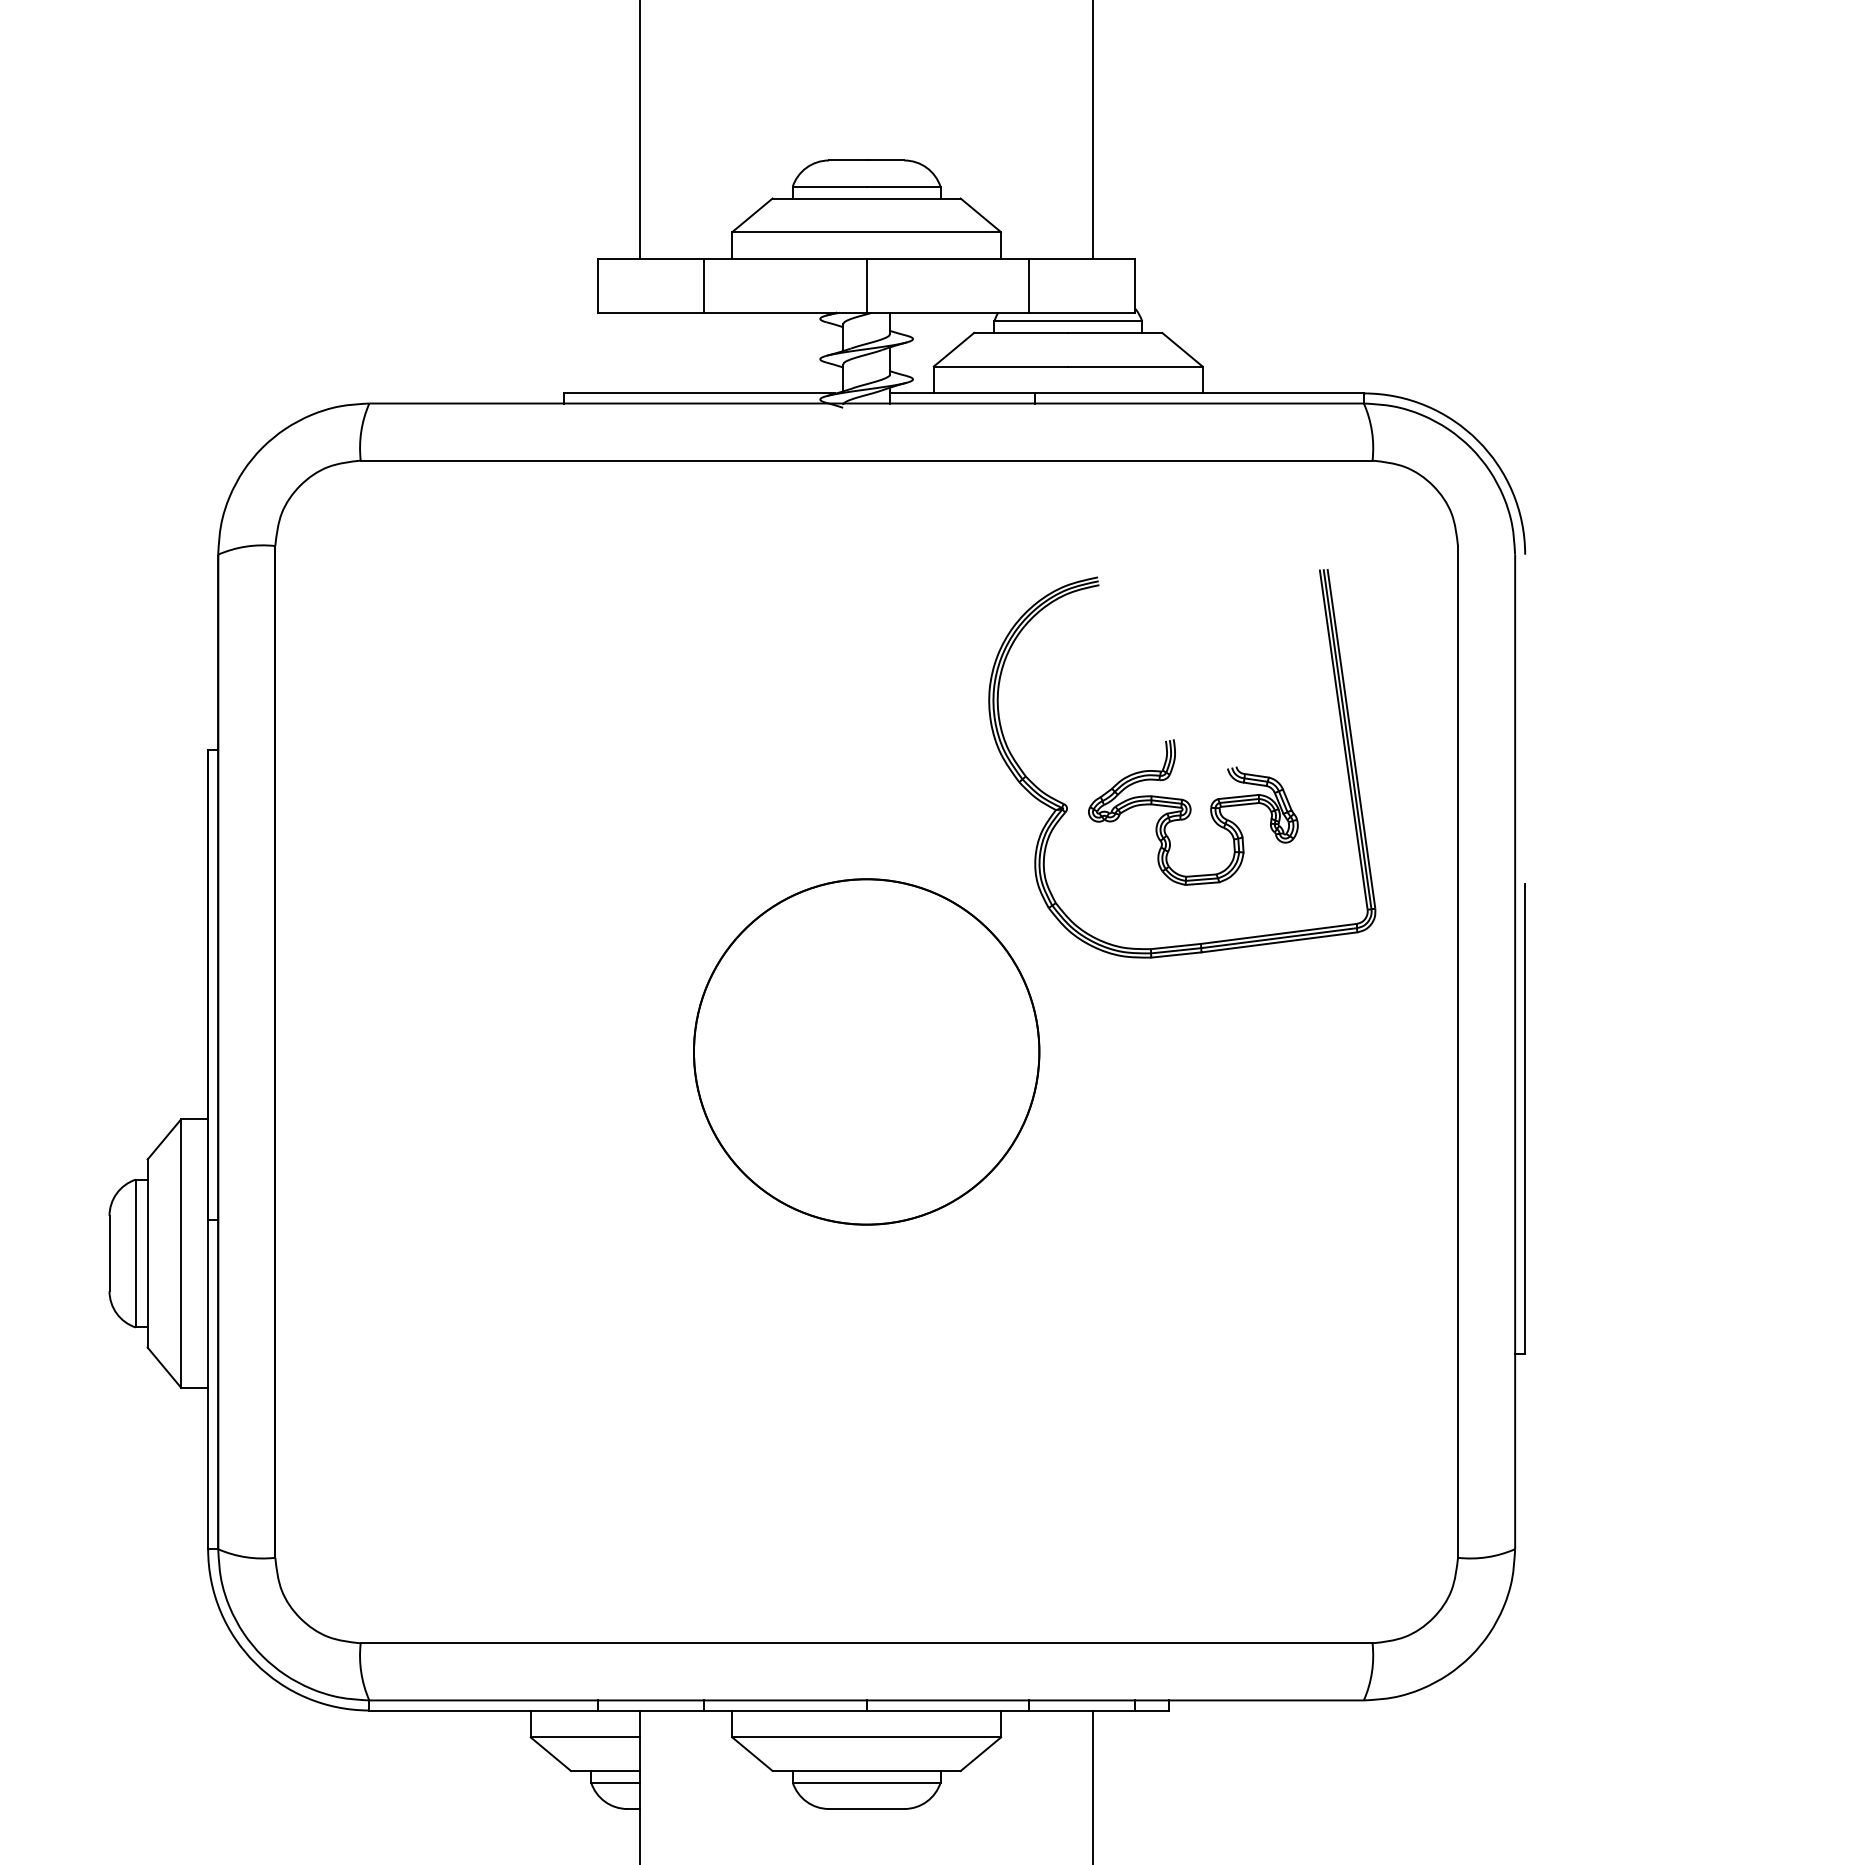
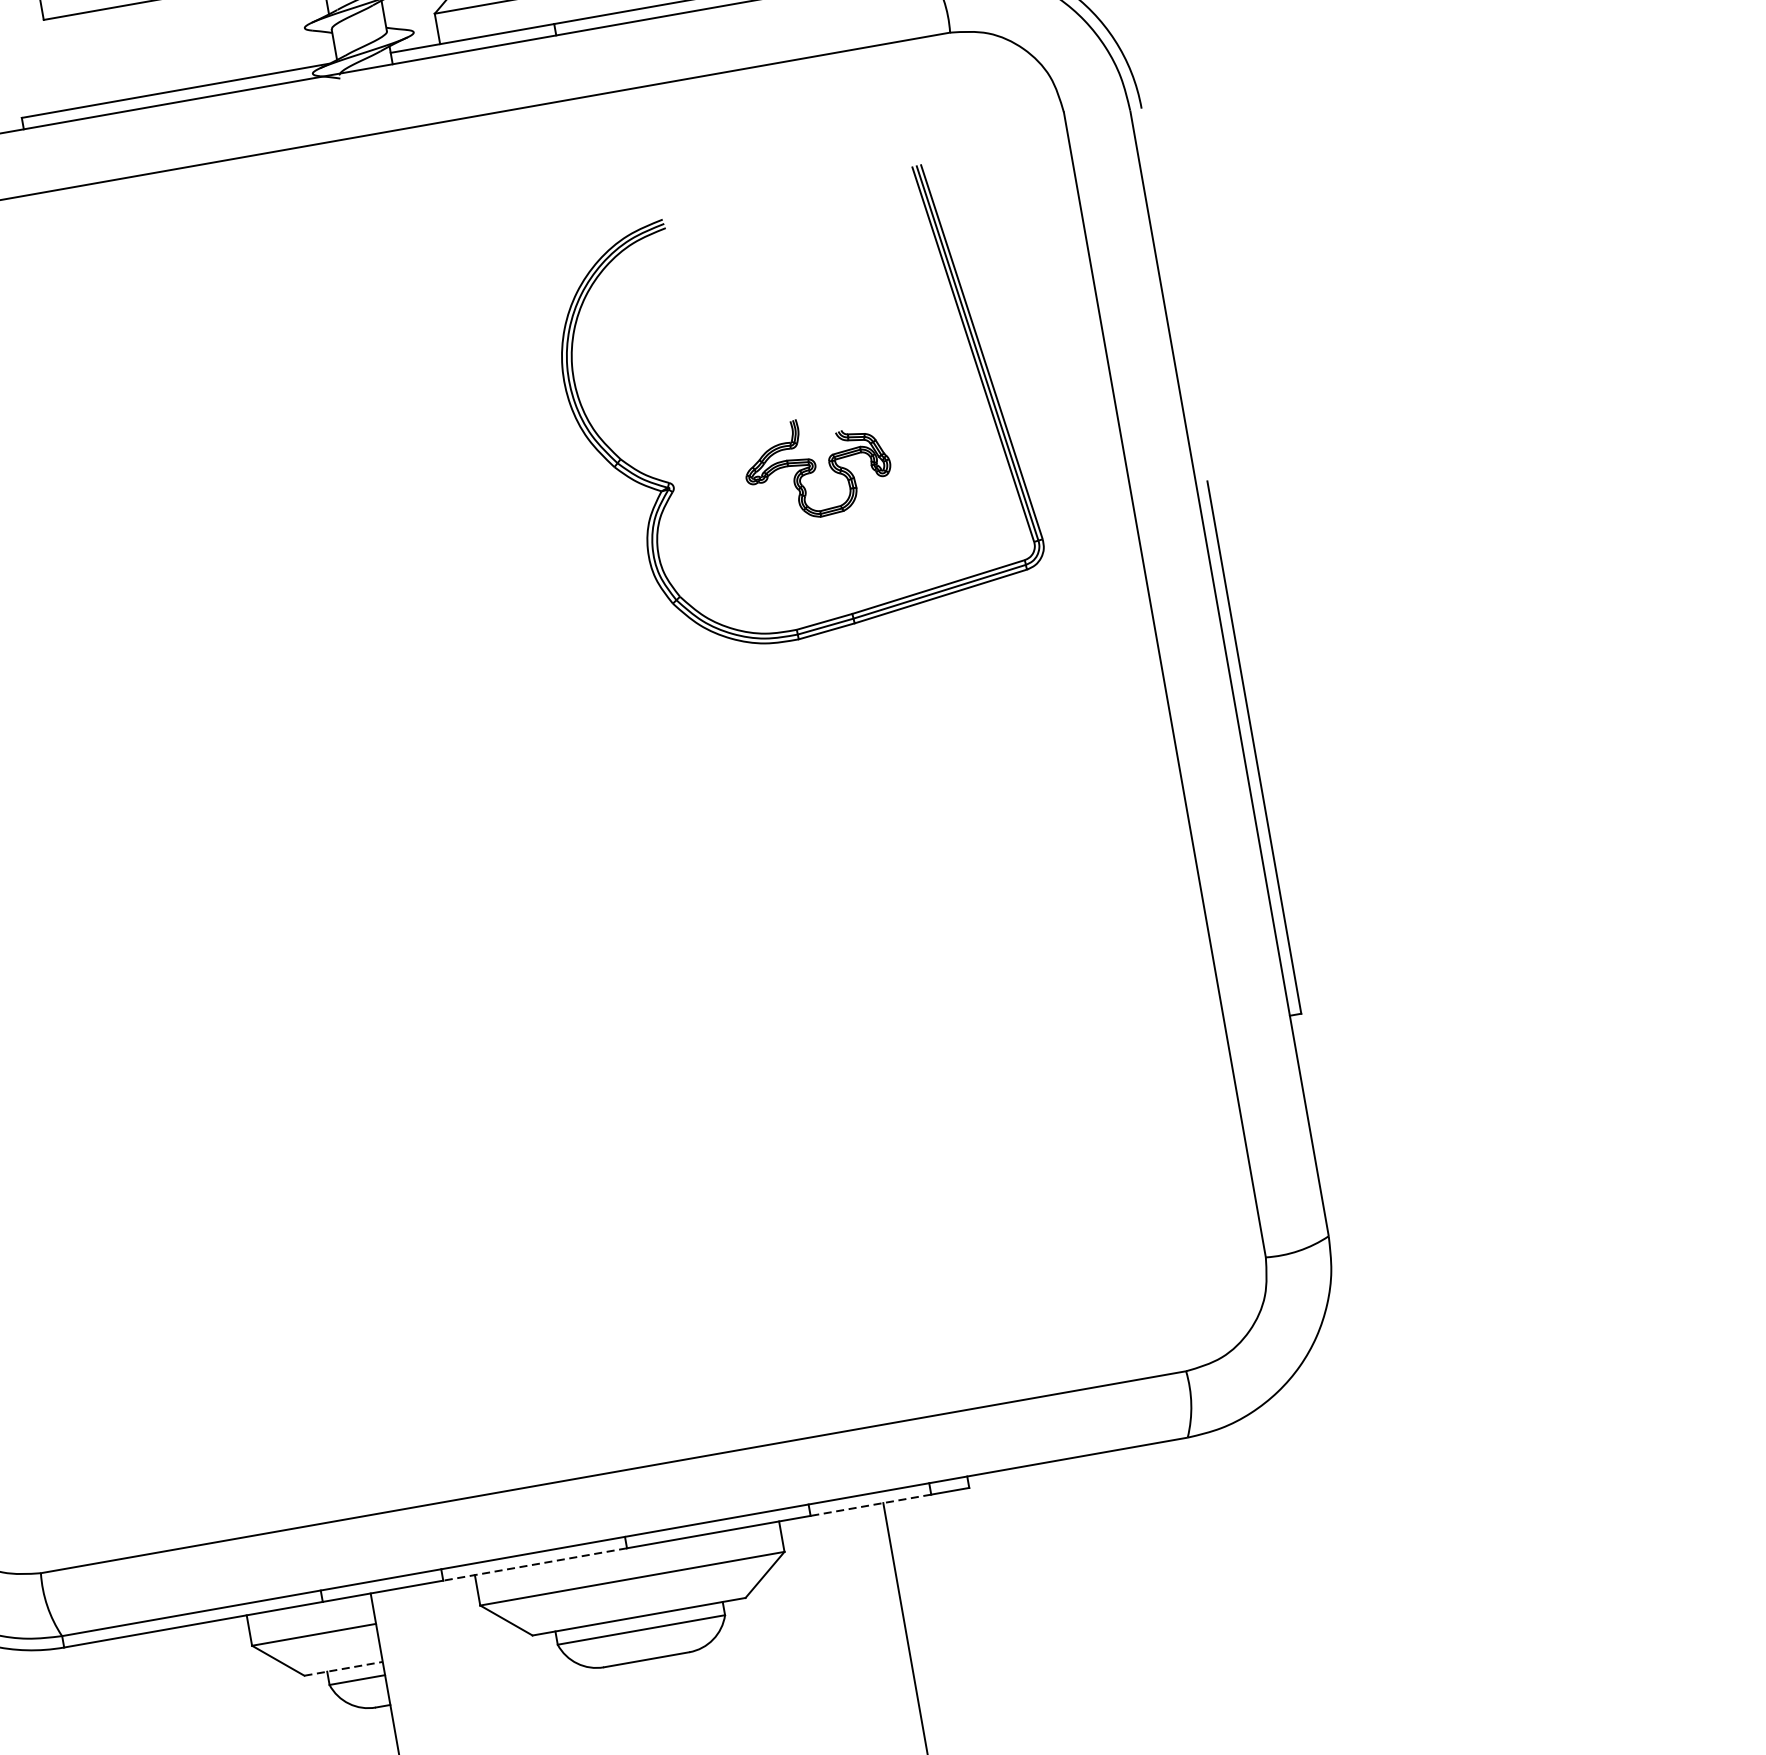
part: (1193, 812) -> (817, 466), size x0.6
circle: (866, 1051) -> (495, 802), removed
line: (785, 1710) -> (535, 1564), solid -> dashed
line: (1081, 1710) -> (870, 1505), solid -> dashed
line: (605, 1770) -> (343, 1668), solid -> dashed

